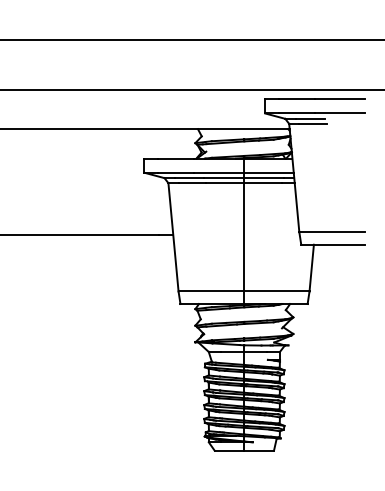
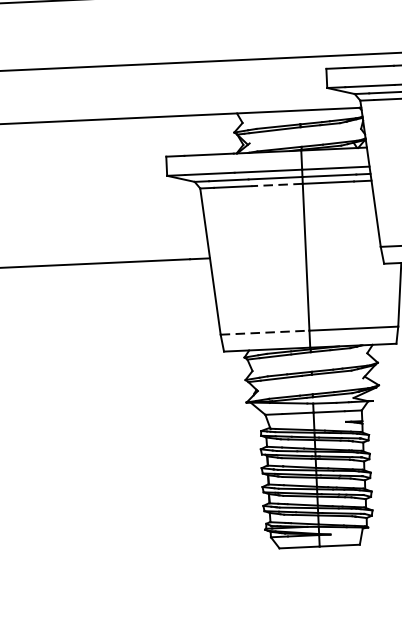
line: (225, 183) -> (277, 185), solid -> dashed
line: (211, 291) -> (265, 332), solid -> dashed

